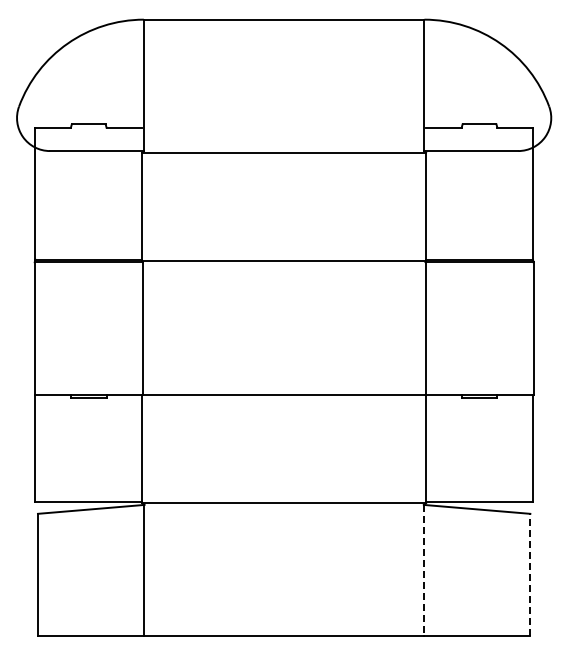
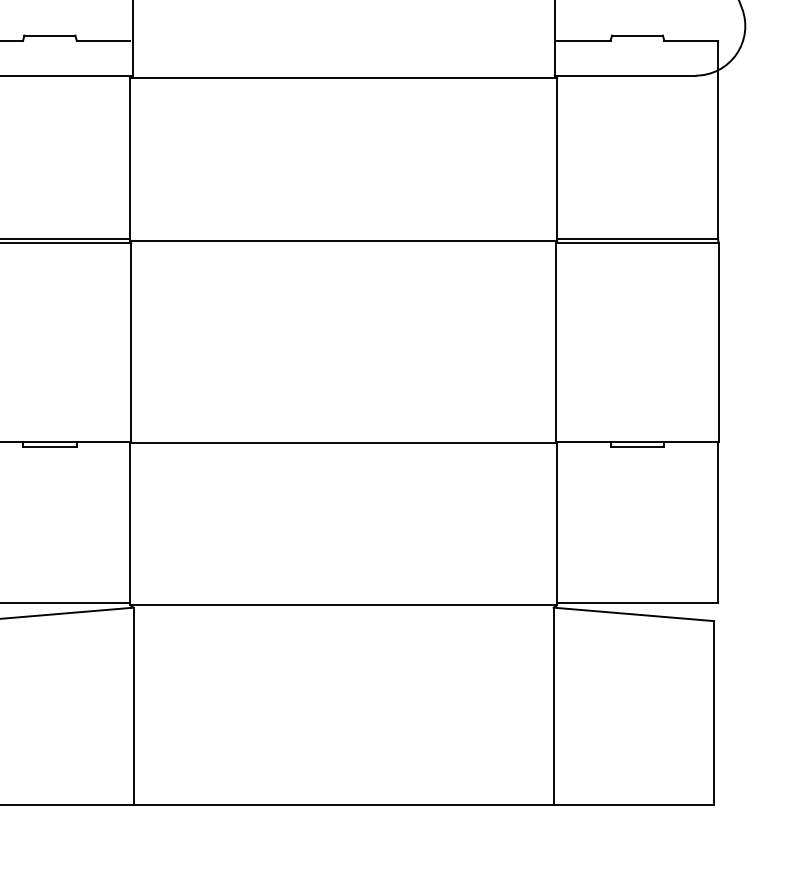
line: (423, 570) -> (553, 706), dashed -> solid
line: (530, 574) -> (714, 712), dashed -> solid

